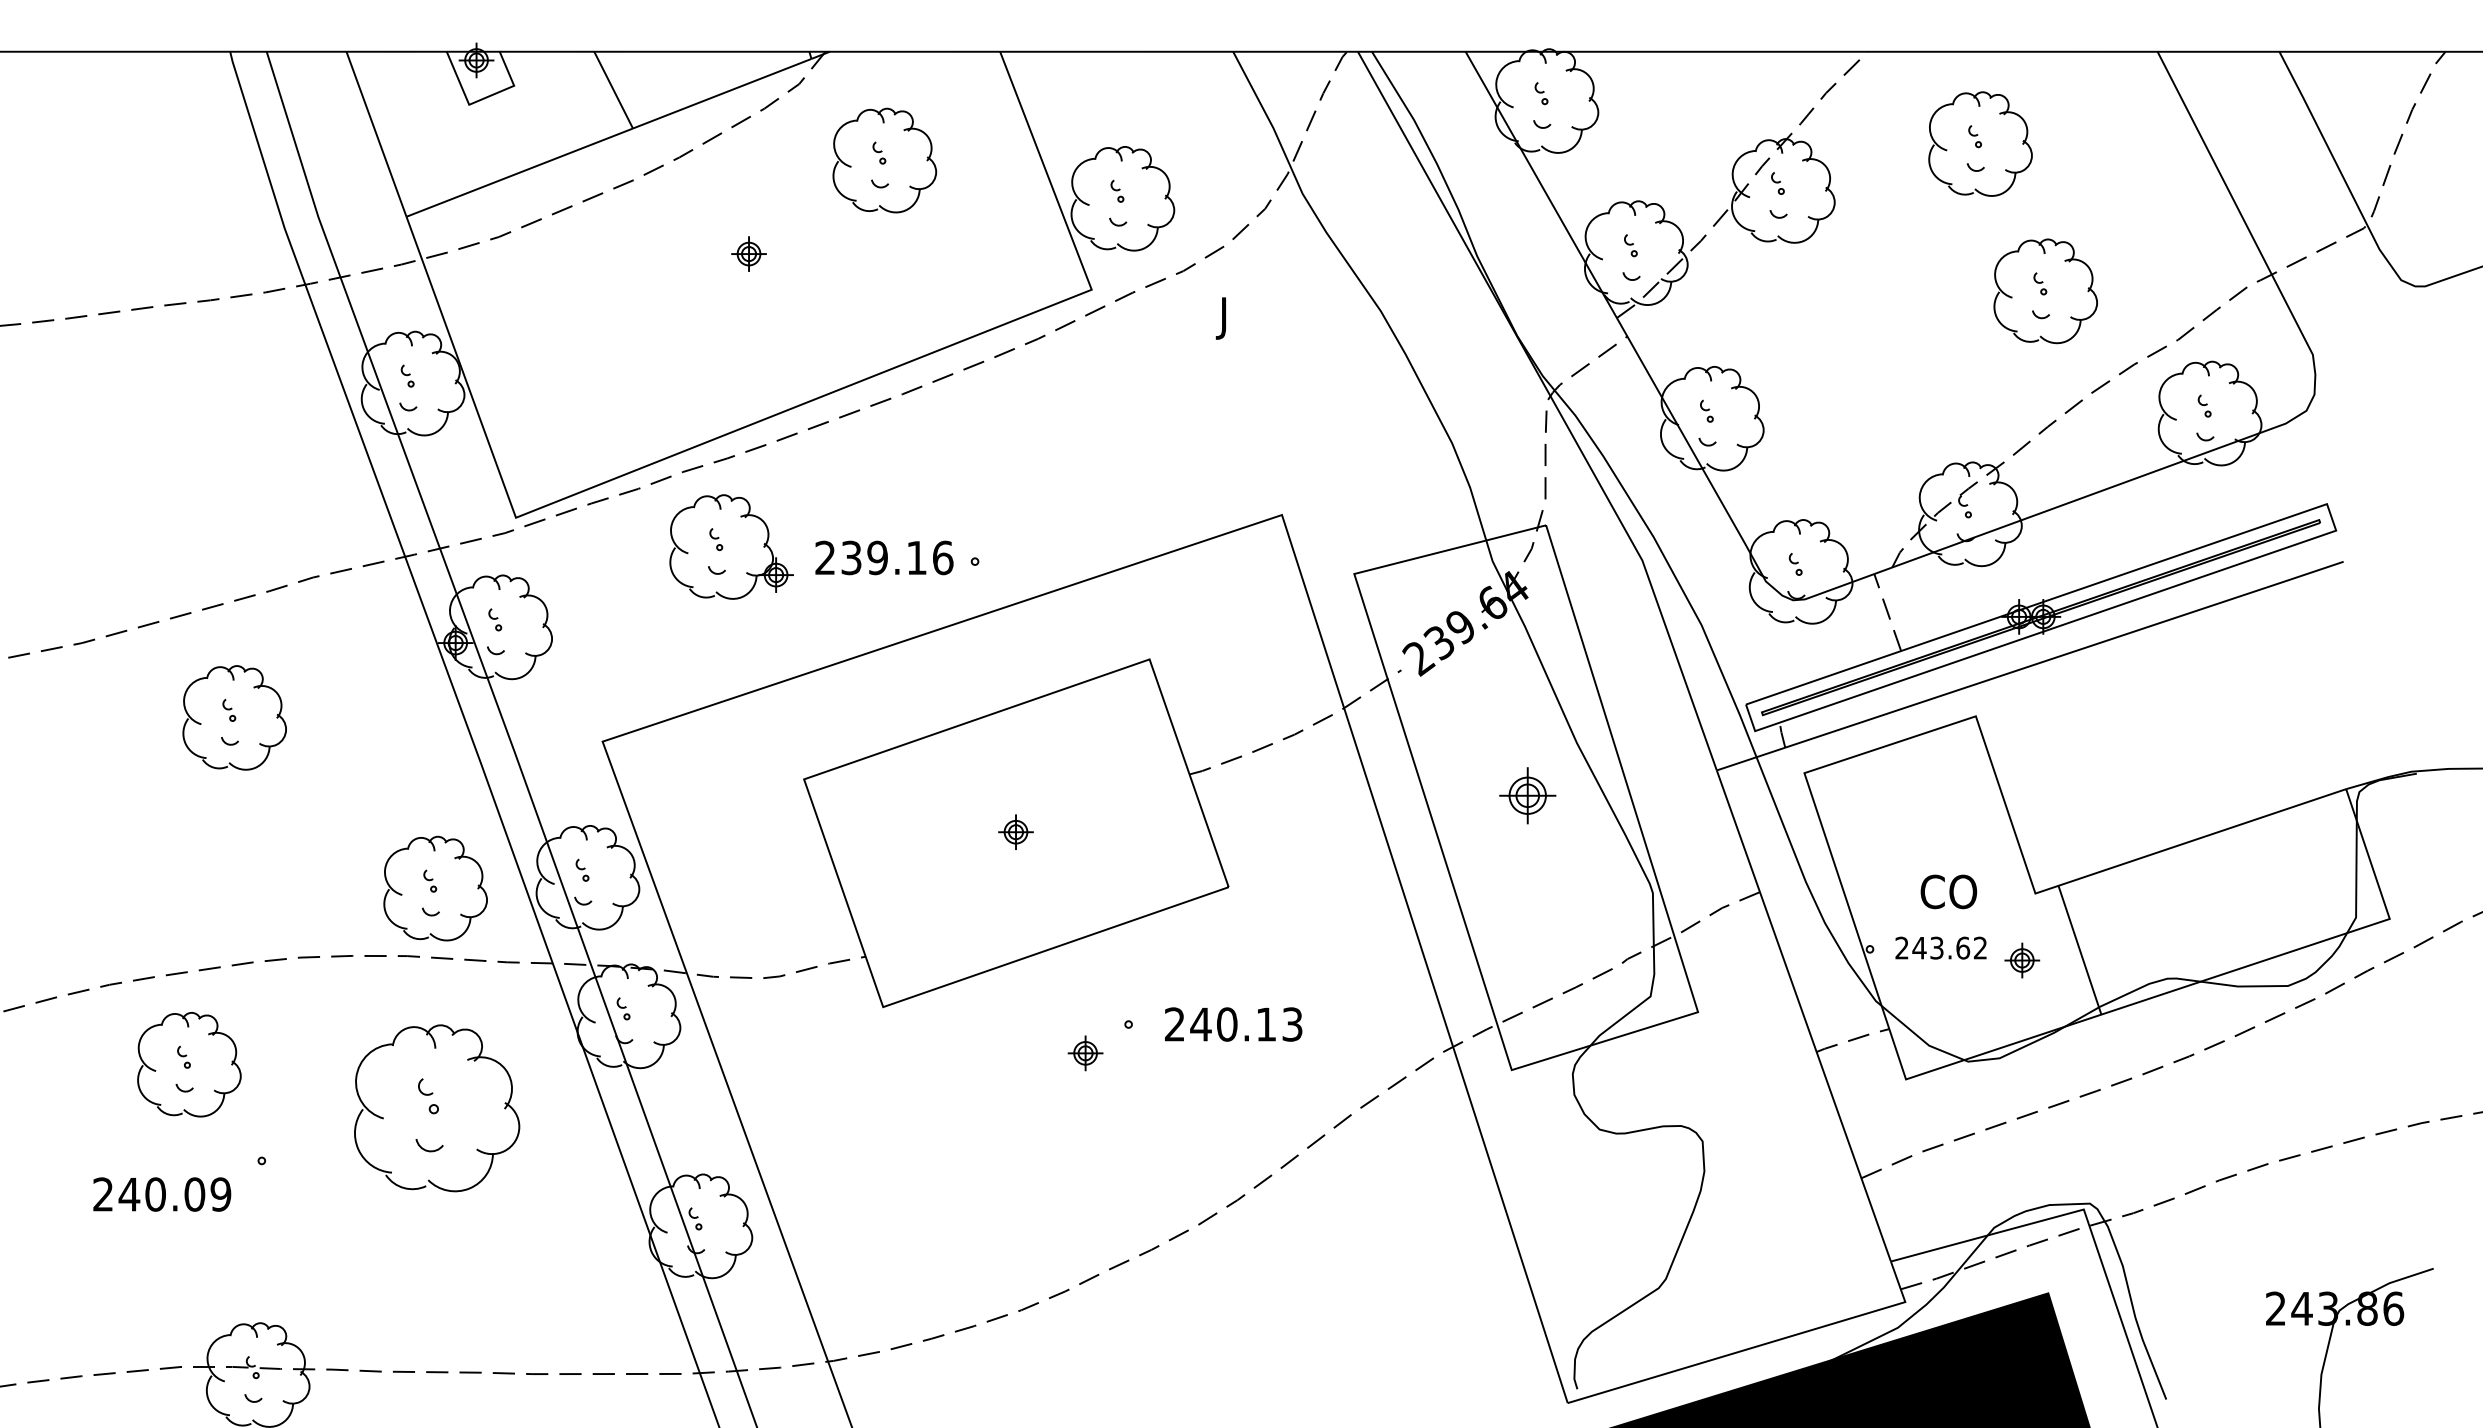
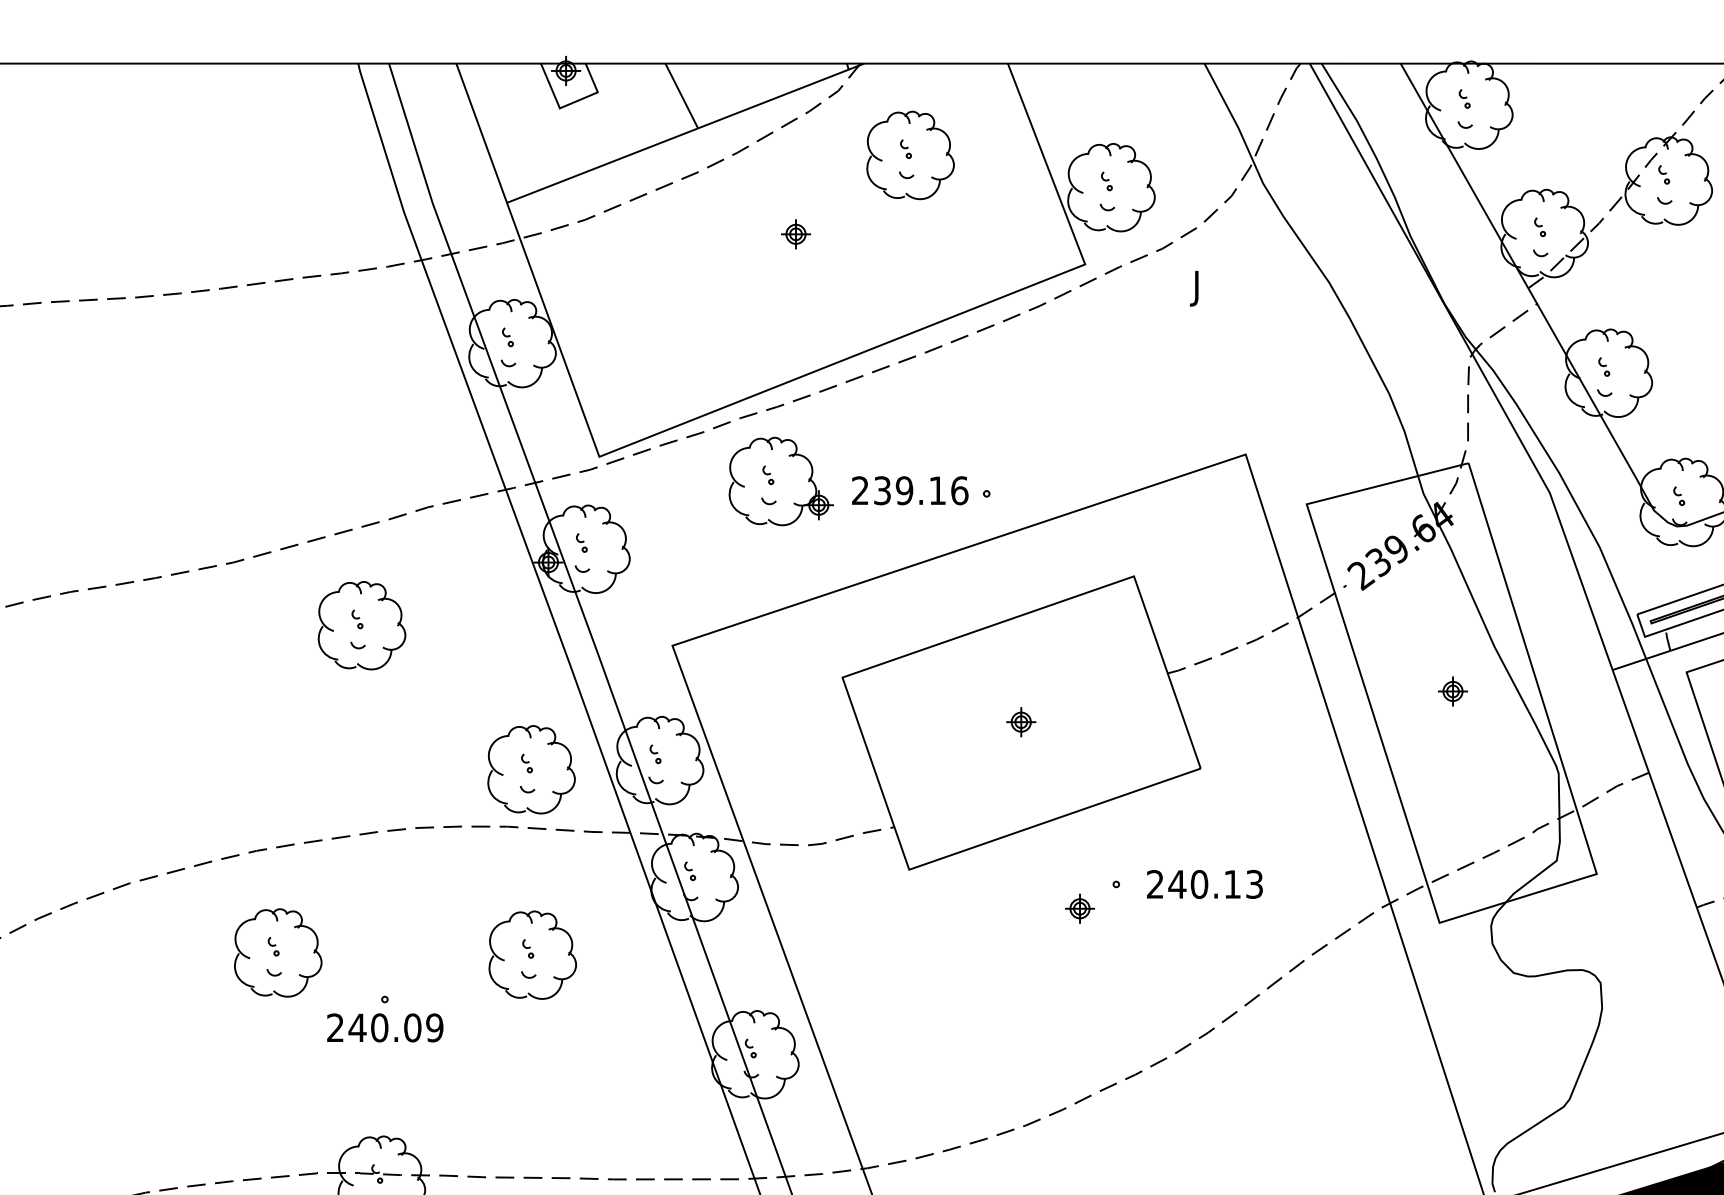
part: (1527, 795) -> (1452, 691), size x0.62
part: (189, 1064) -> (278, 952), moved
part: (436, 1108) -> (532, 955), size x0.62
text: (162, 1194) -> (385, 1027), moved

